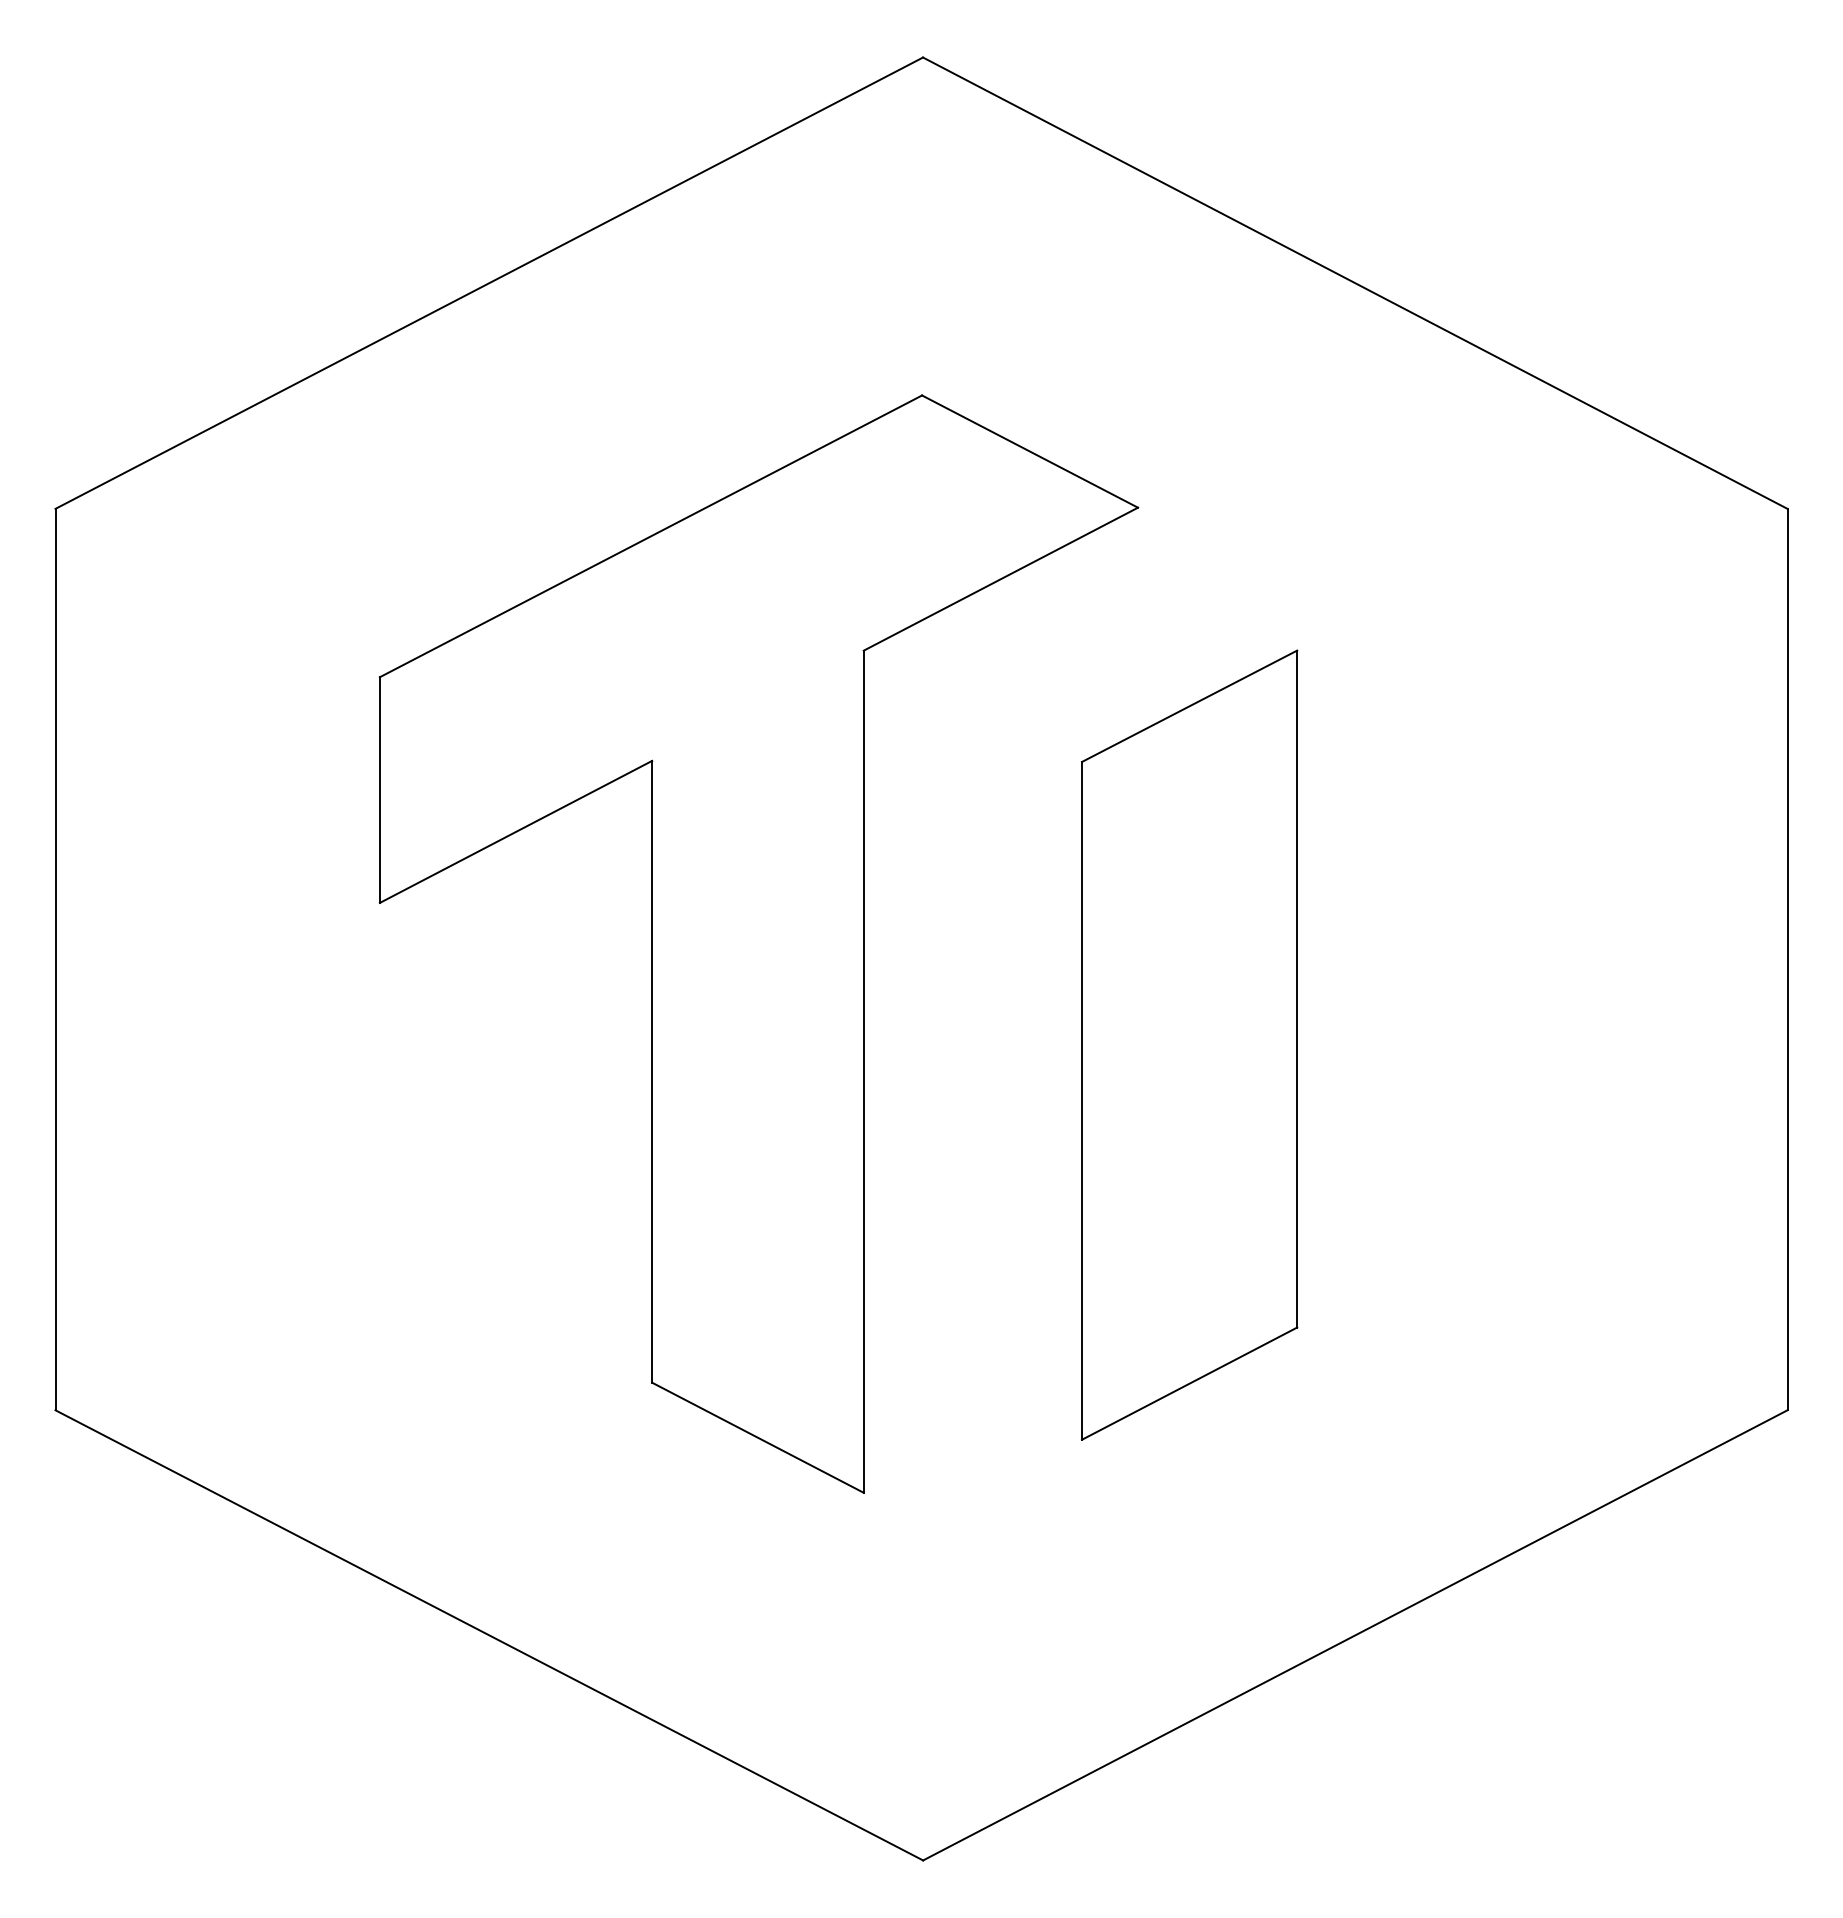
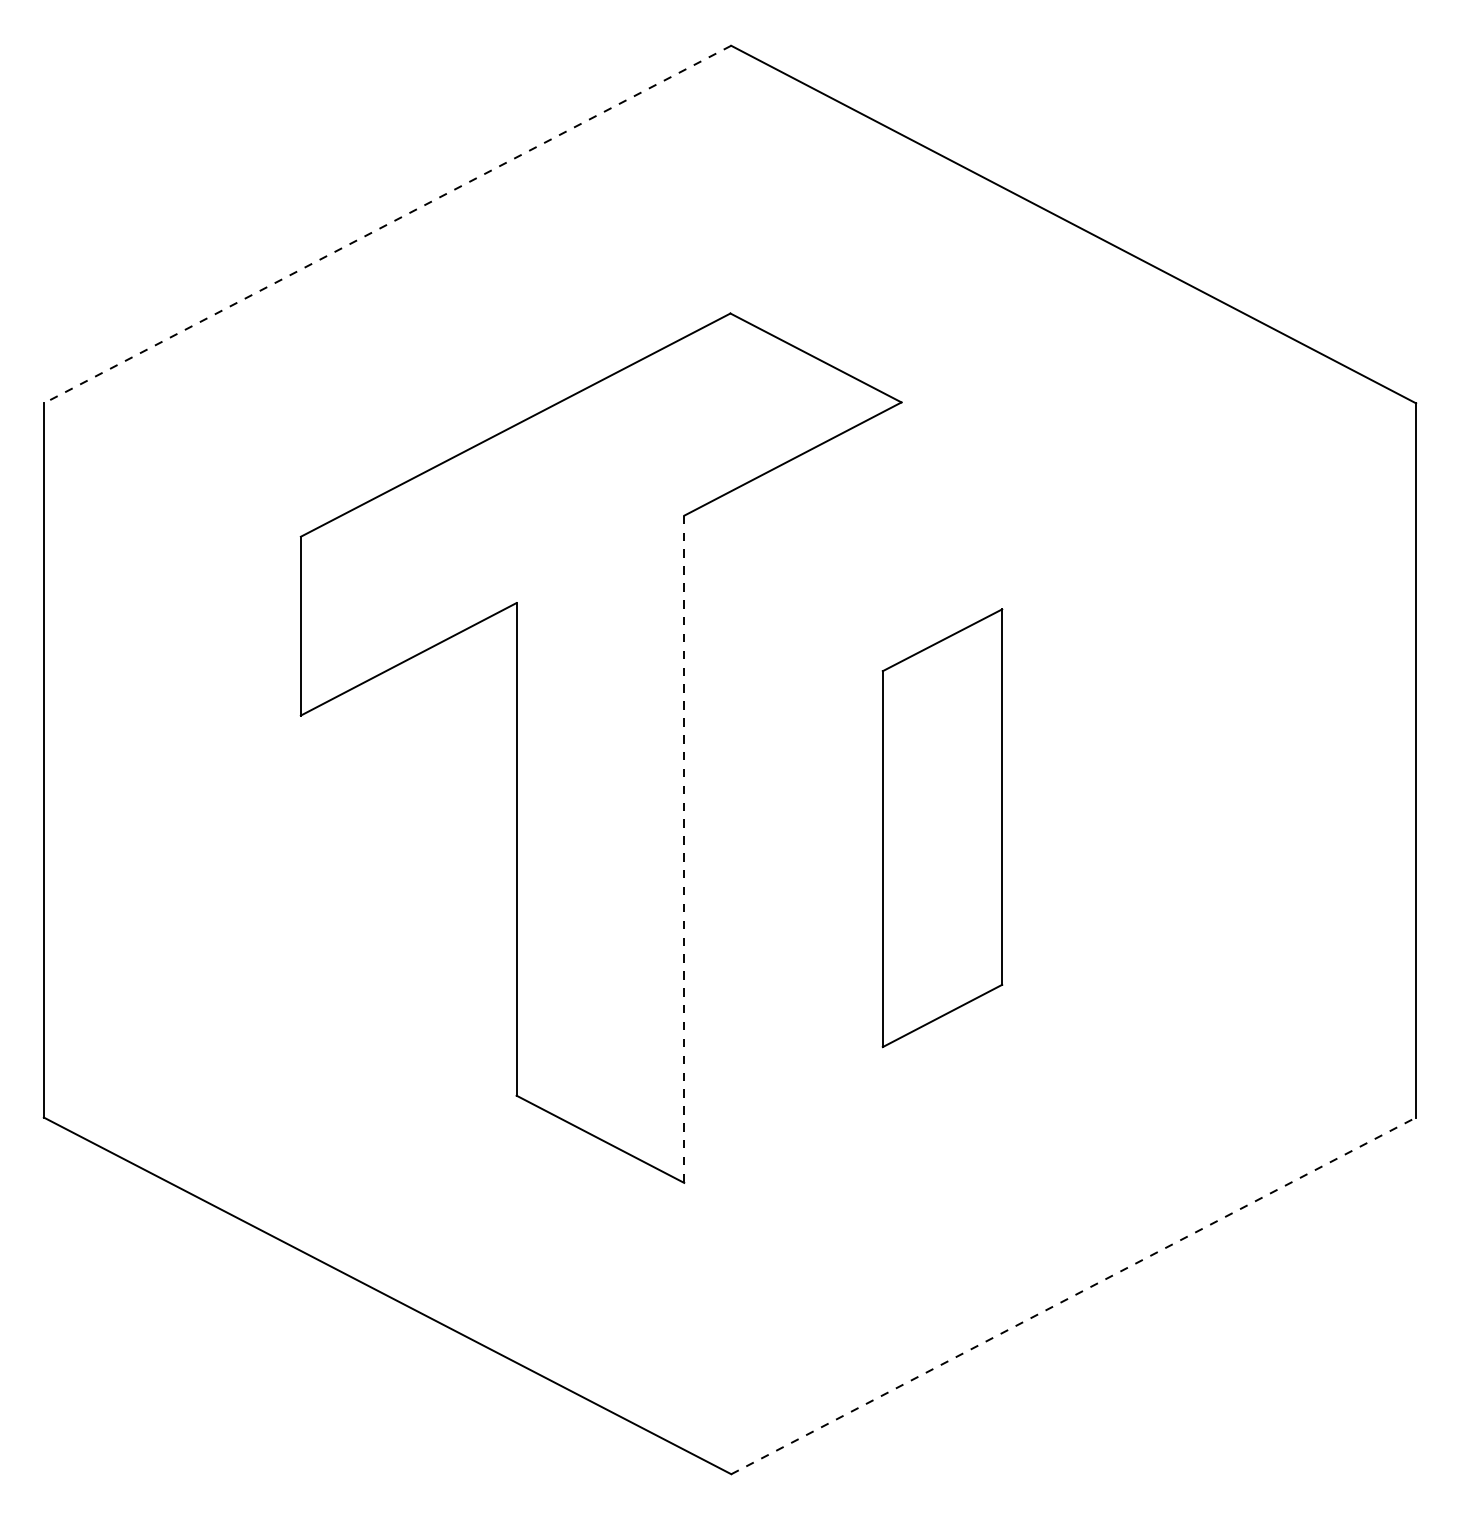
line: (489, 283) -> (387, 224), solid -> dashed
part: (1189, 1044) -> (942, 827), size x0.7
line: (863, 1072) -> (684, 849), solid -> dashed
line: (1355, 1635) -> (1073, 1295), solid -> dashed

